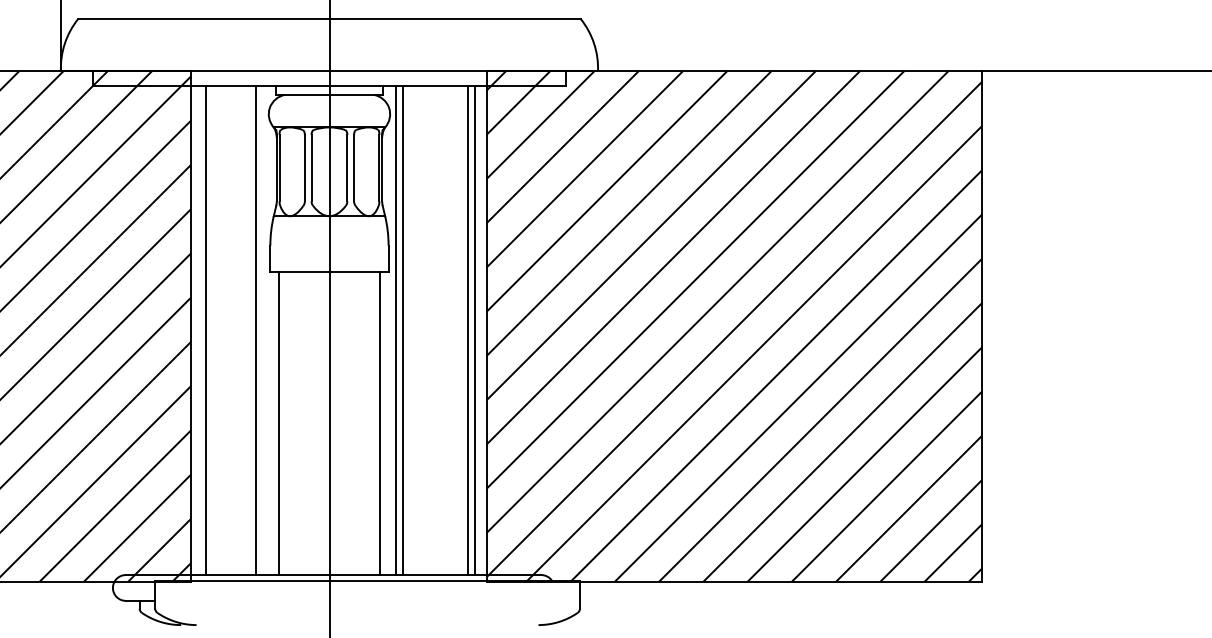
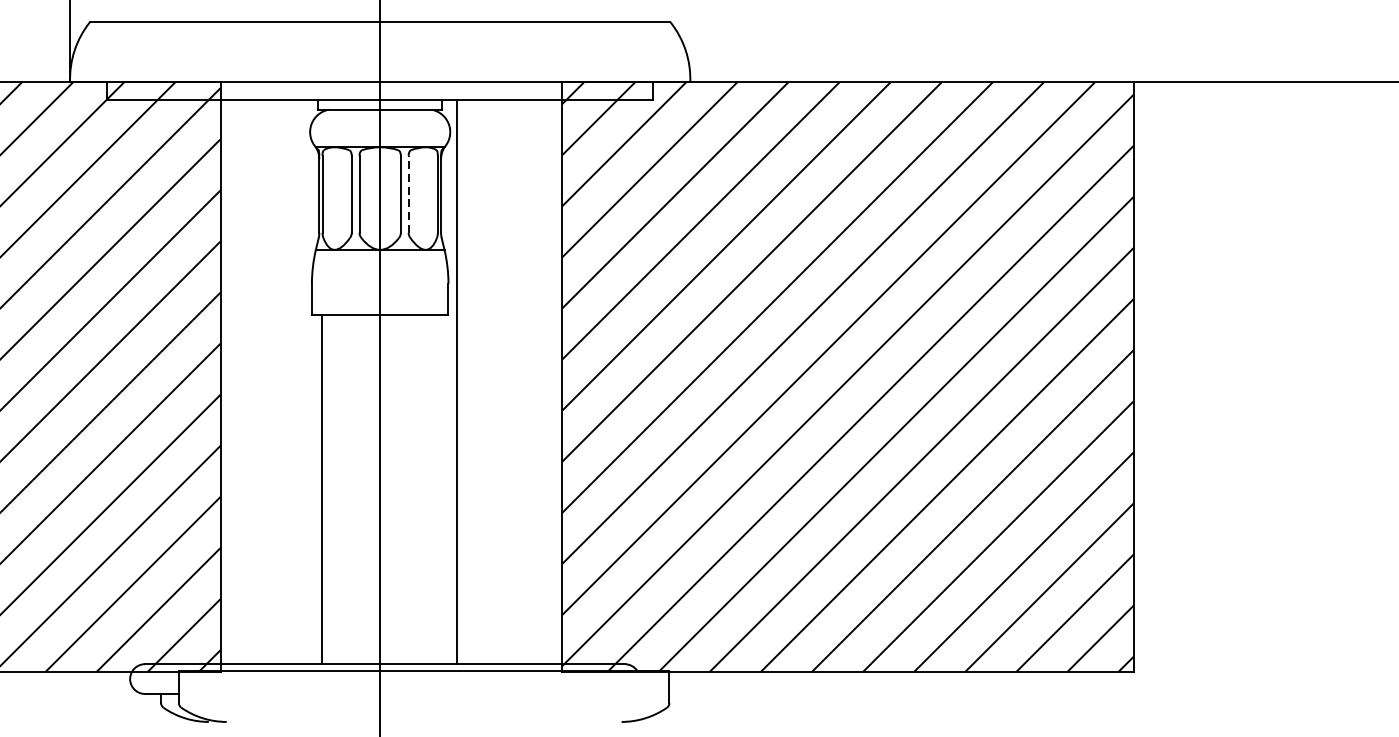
line: (354, 167) -> (409, 193), solid -> dashed
line: (206, 330) -> (238, 381), removed
line: (255, 330) -> (294, 381), removed
line: (403, 330) -> (465, 381), removed
line: (467, 330) -> (539, 381), removed
line: (474, 330) -> (547, 381), removed
line: (380, 423) -> (439, 489), removed

